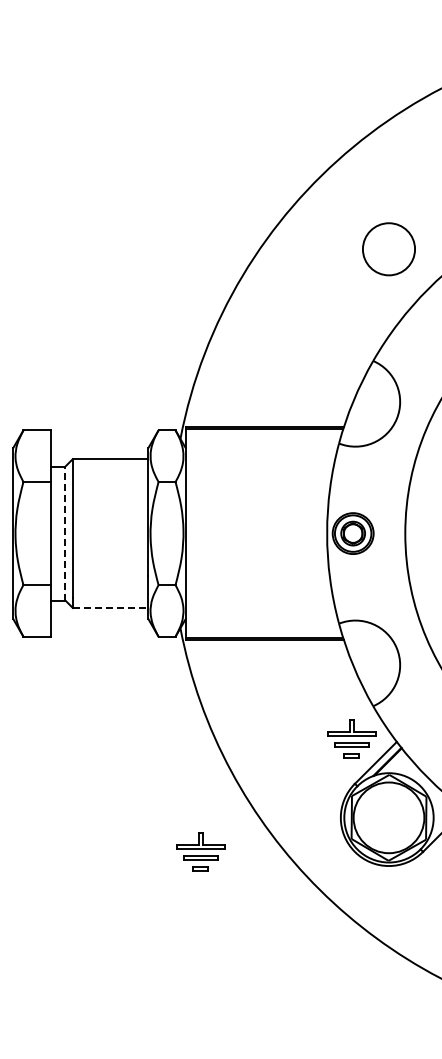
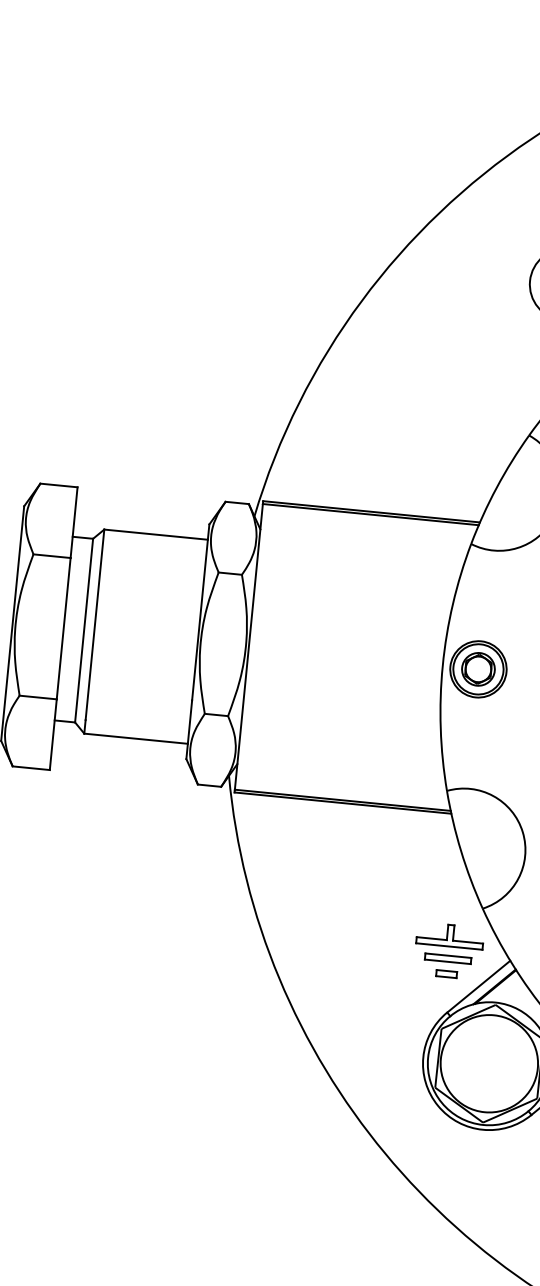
line: (65, 533) -> (84, 630), dashed -> solid
line: (110, 607) -> (135, 738), dashed -> solid
part: (200, 851) -> (226, 1084), removed

